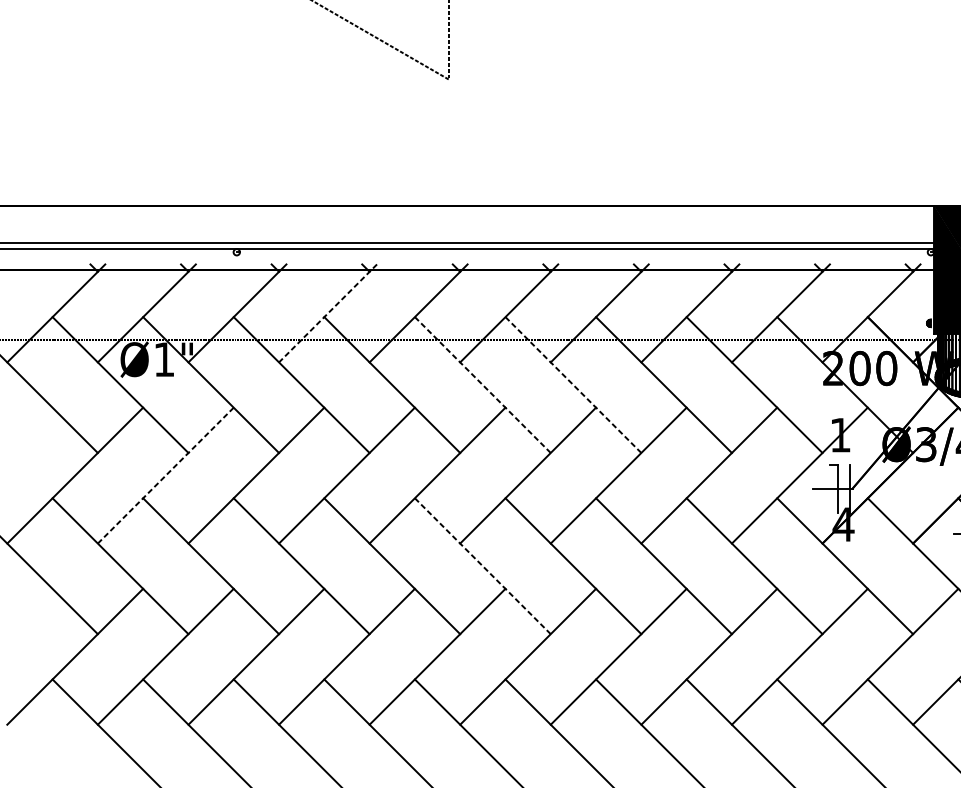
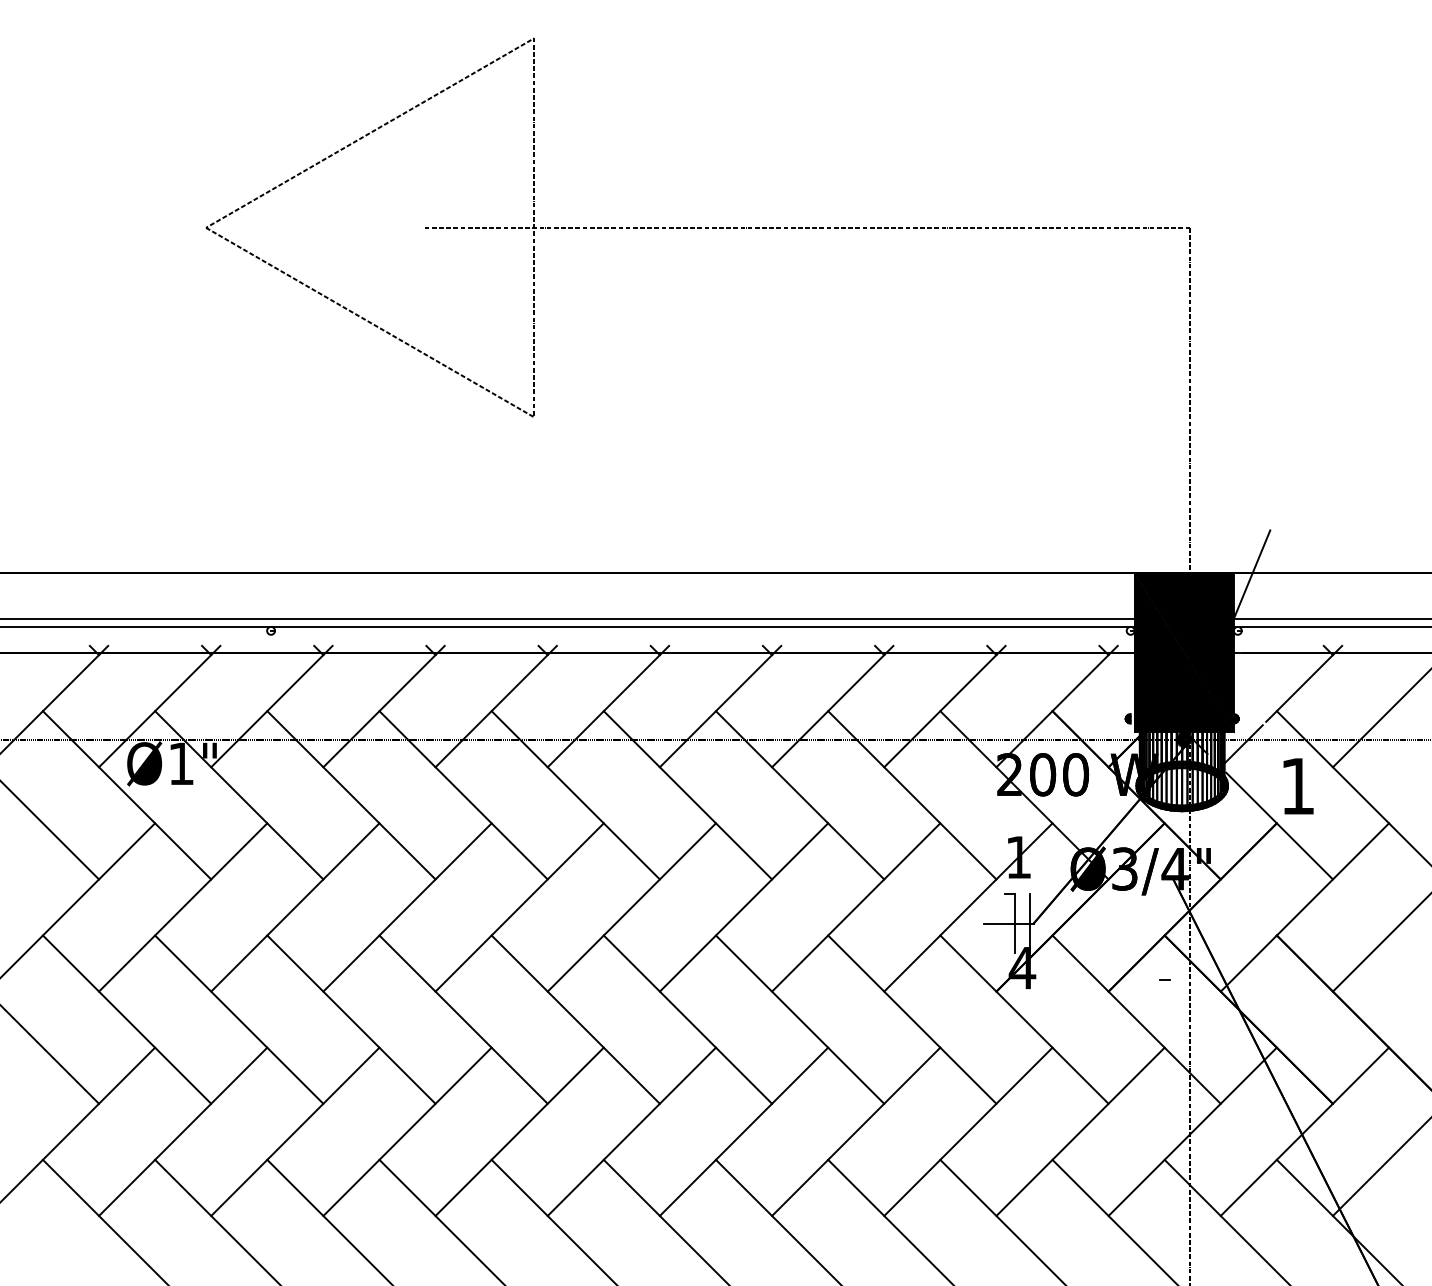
line: (328, 313) -> (384, 706), dashed -> solid
line: (482, 385) -> (575, 795), dashed -> solid
line: (573, 385) -> (687, 795), dashed -> solid
line: (166, 475) -> (183, 907), dashed -> solid
line: (482, 566) -> (575, 1019), dashed -> solid

